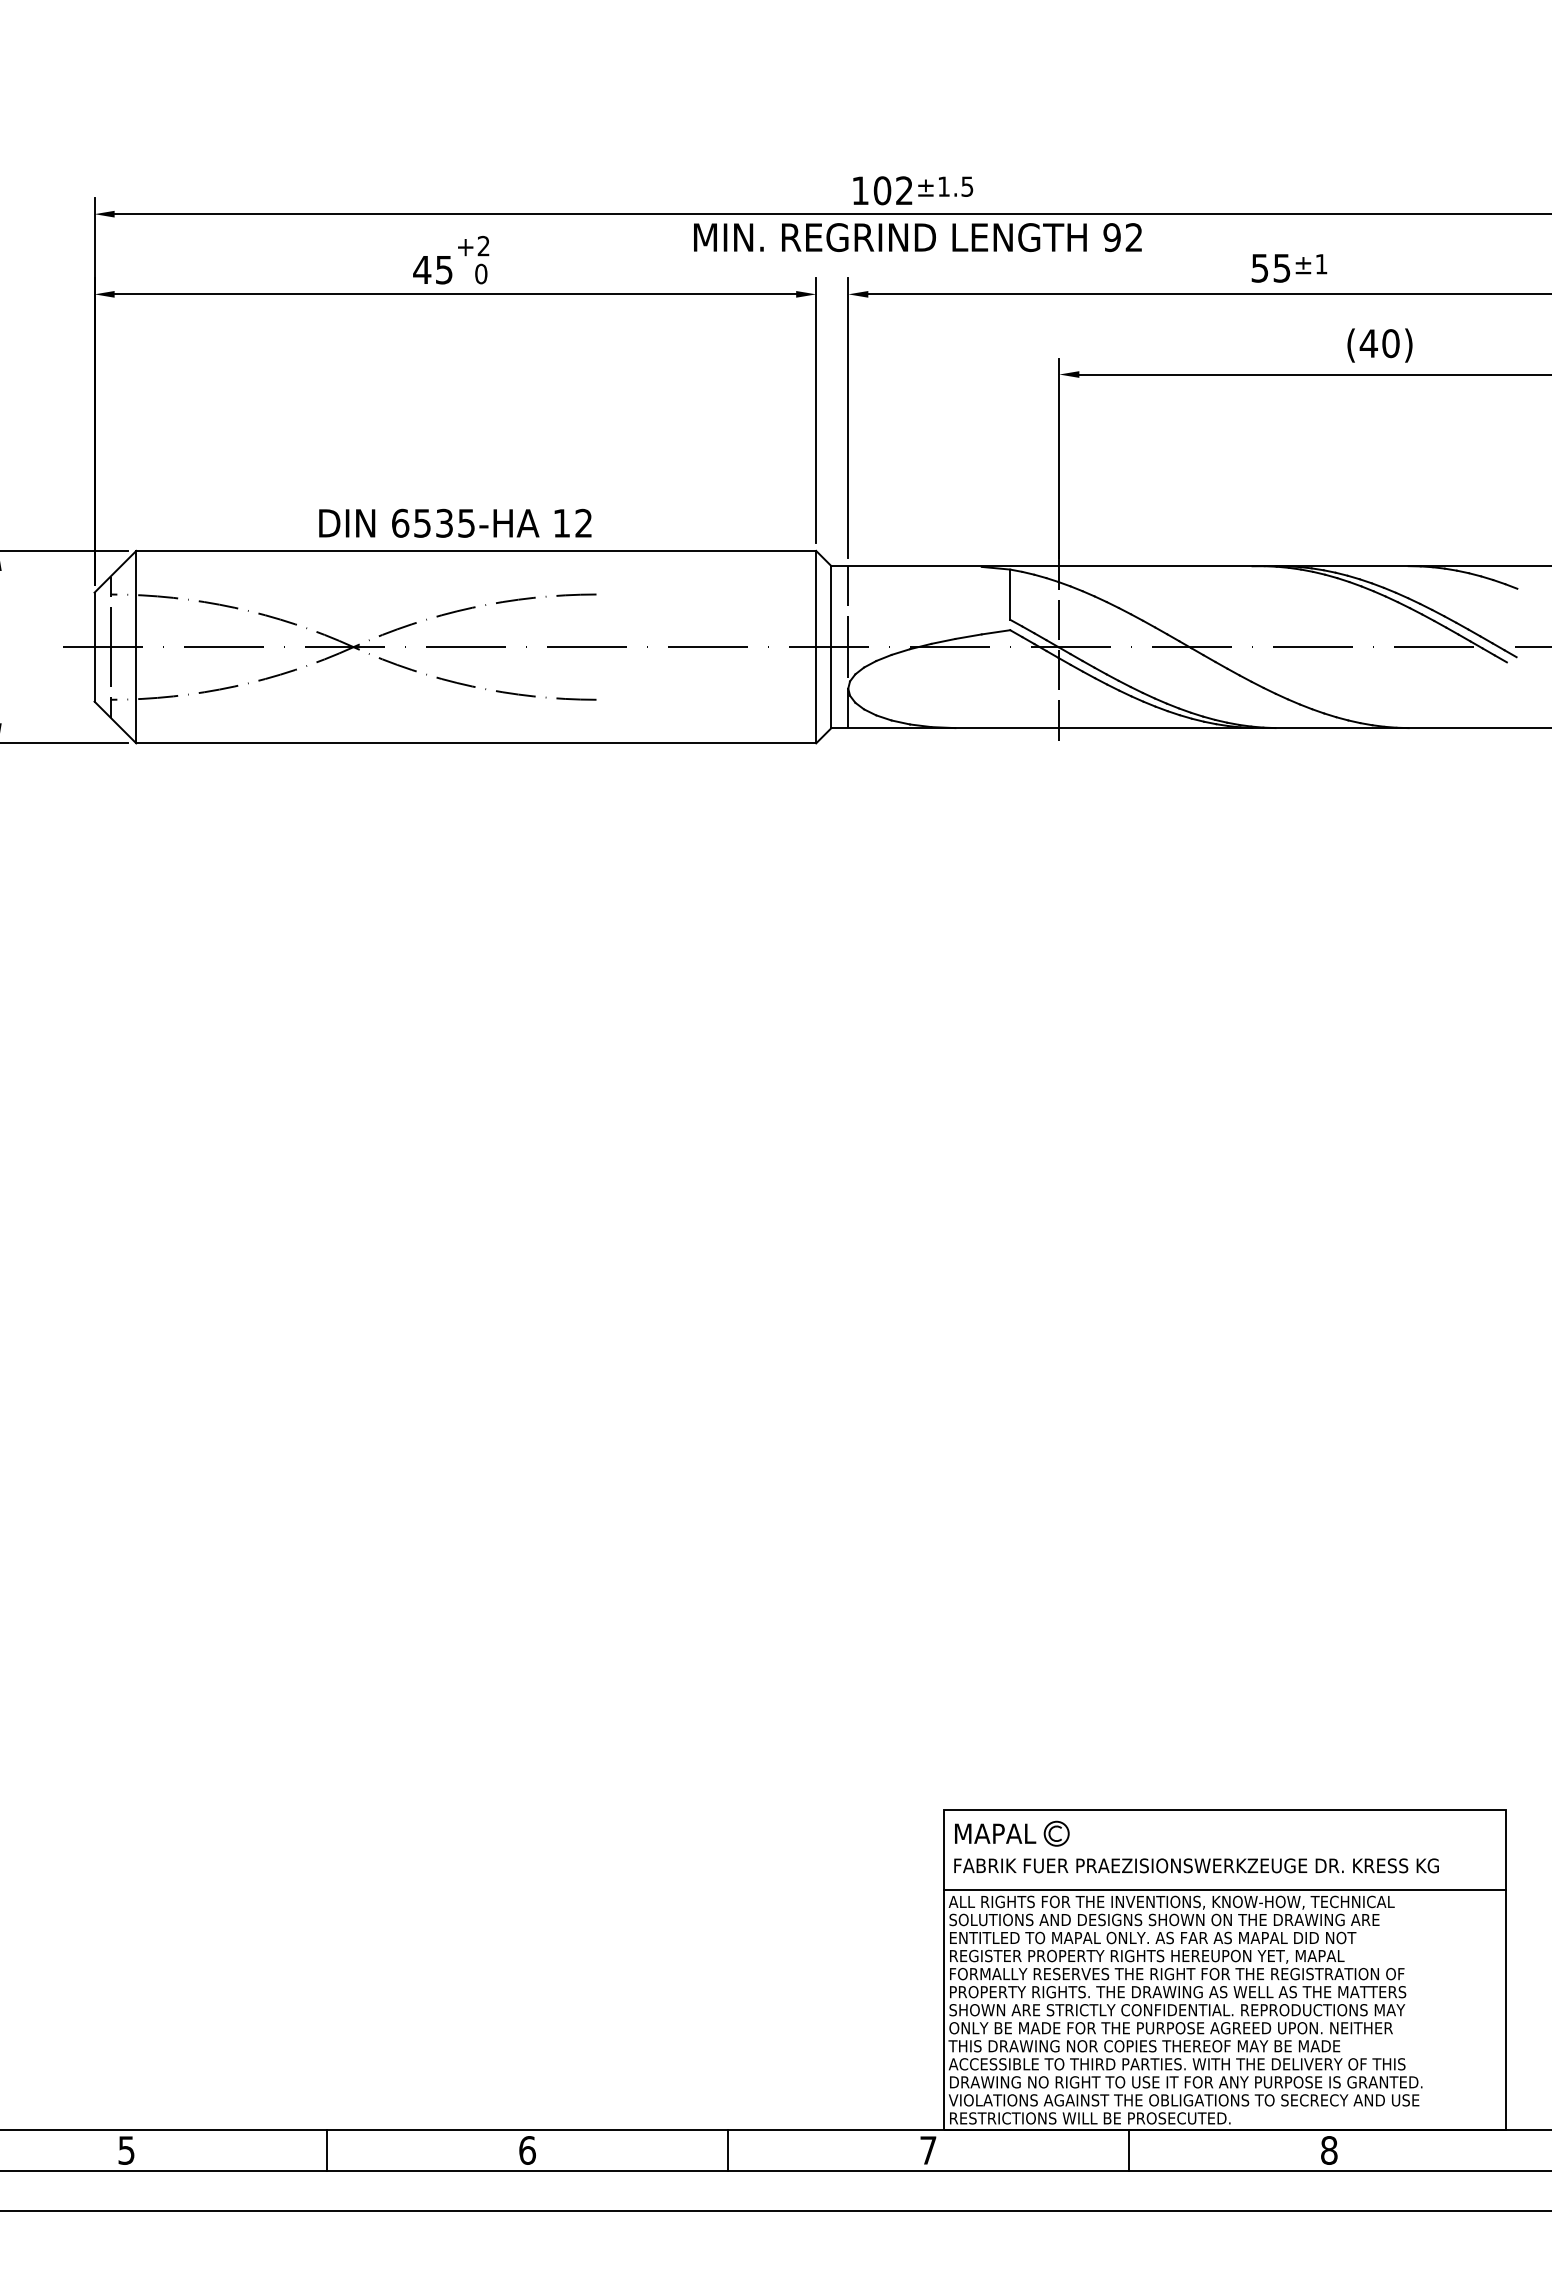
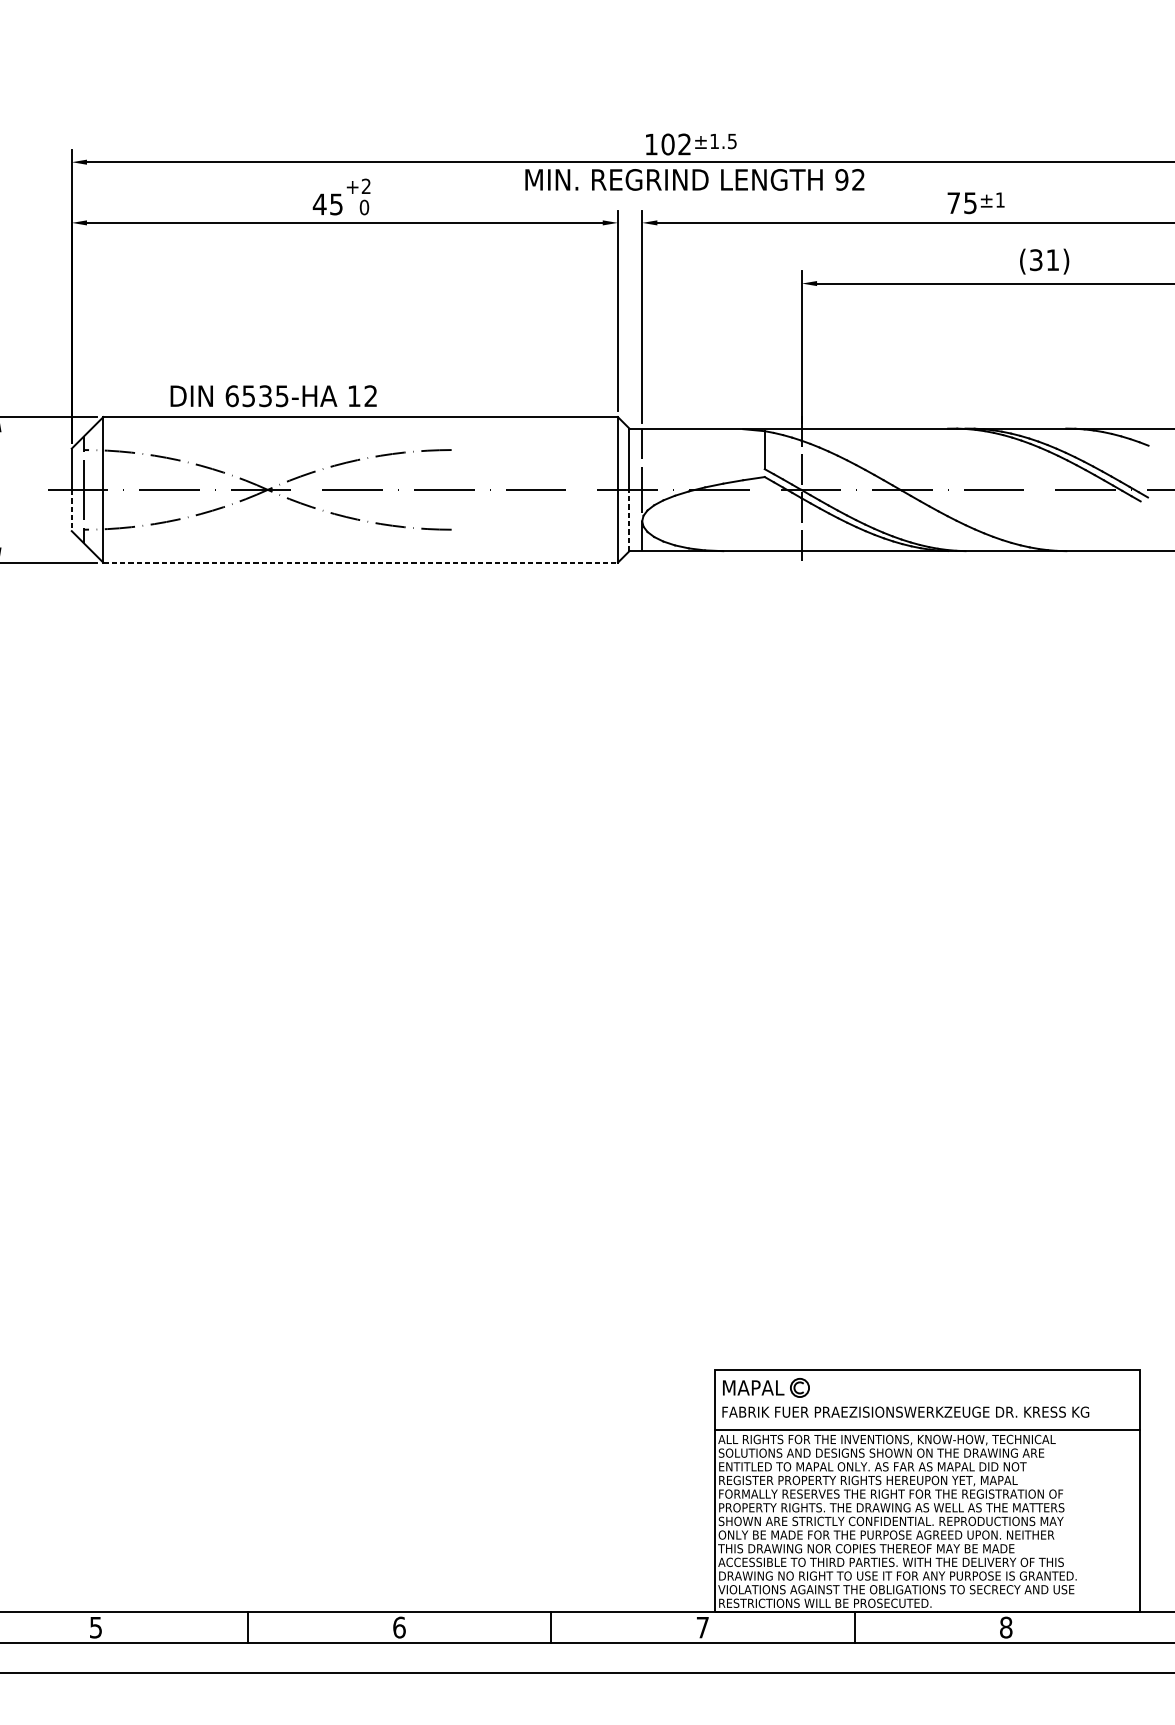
text: (1259, 268) -> (953, 203), 55 -> 75
text: (1379, 343) -> (1044, 260), (40) -> (31)
text: (455, 522) -> (273, 395), moved
line: (94, 674) -> (71, 510), solid -> dashed
line: (831, 687) -> (629, 520), solid -> dashed
line: (476, 743) -> (360, 562), solid -> dashed

